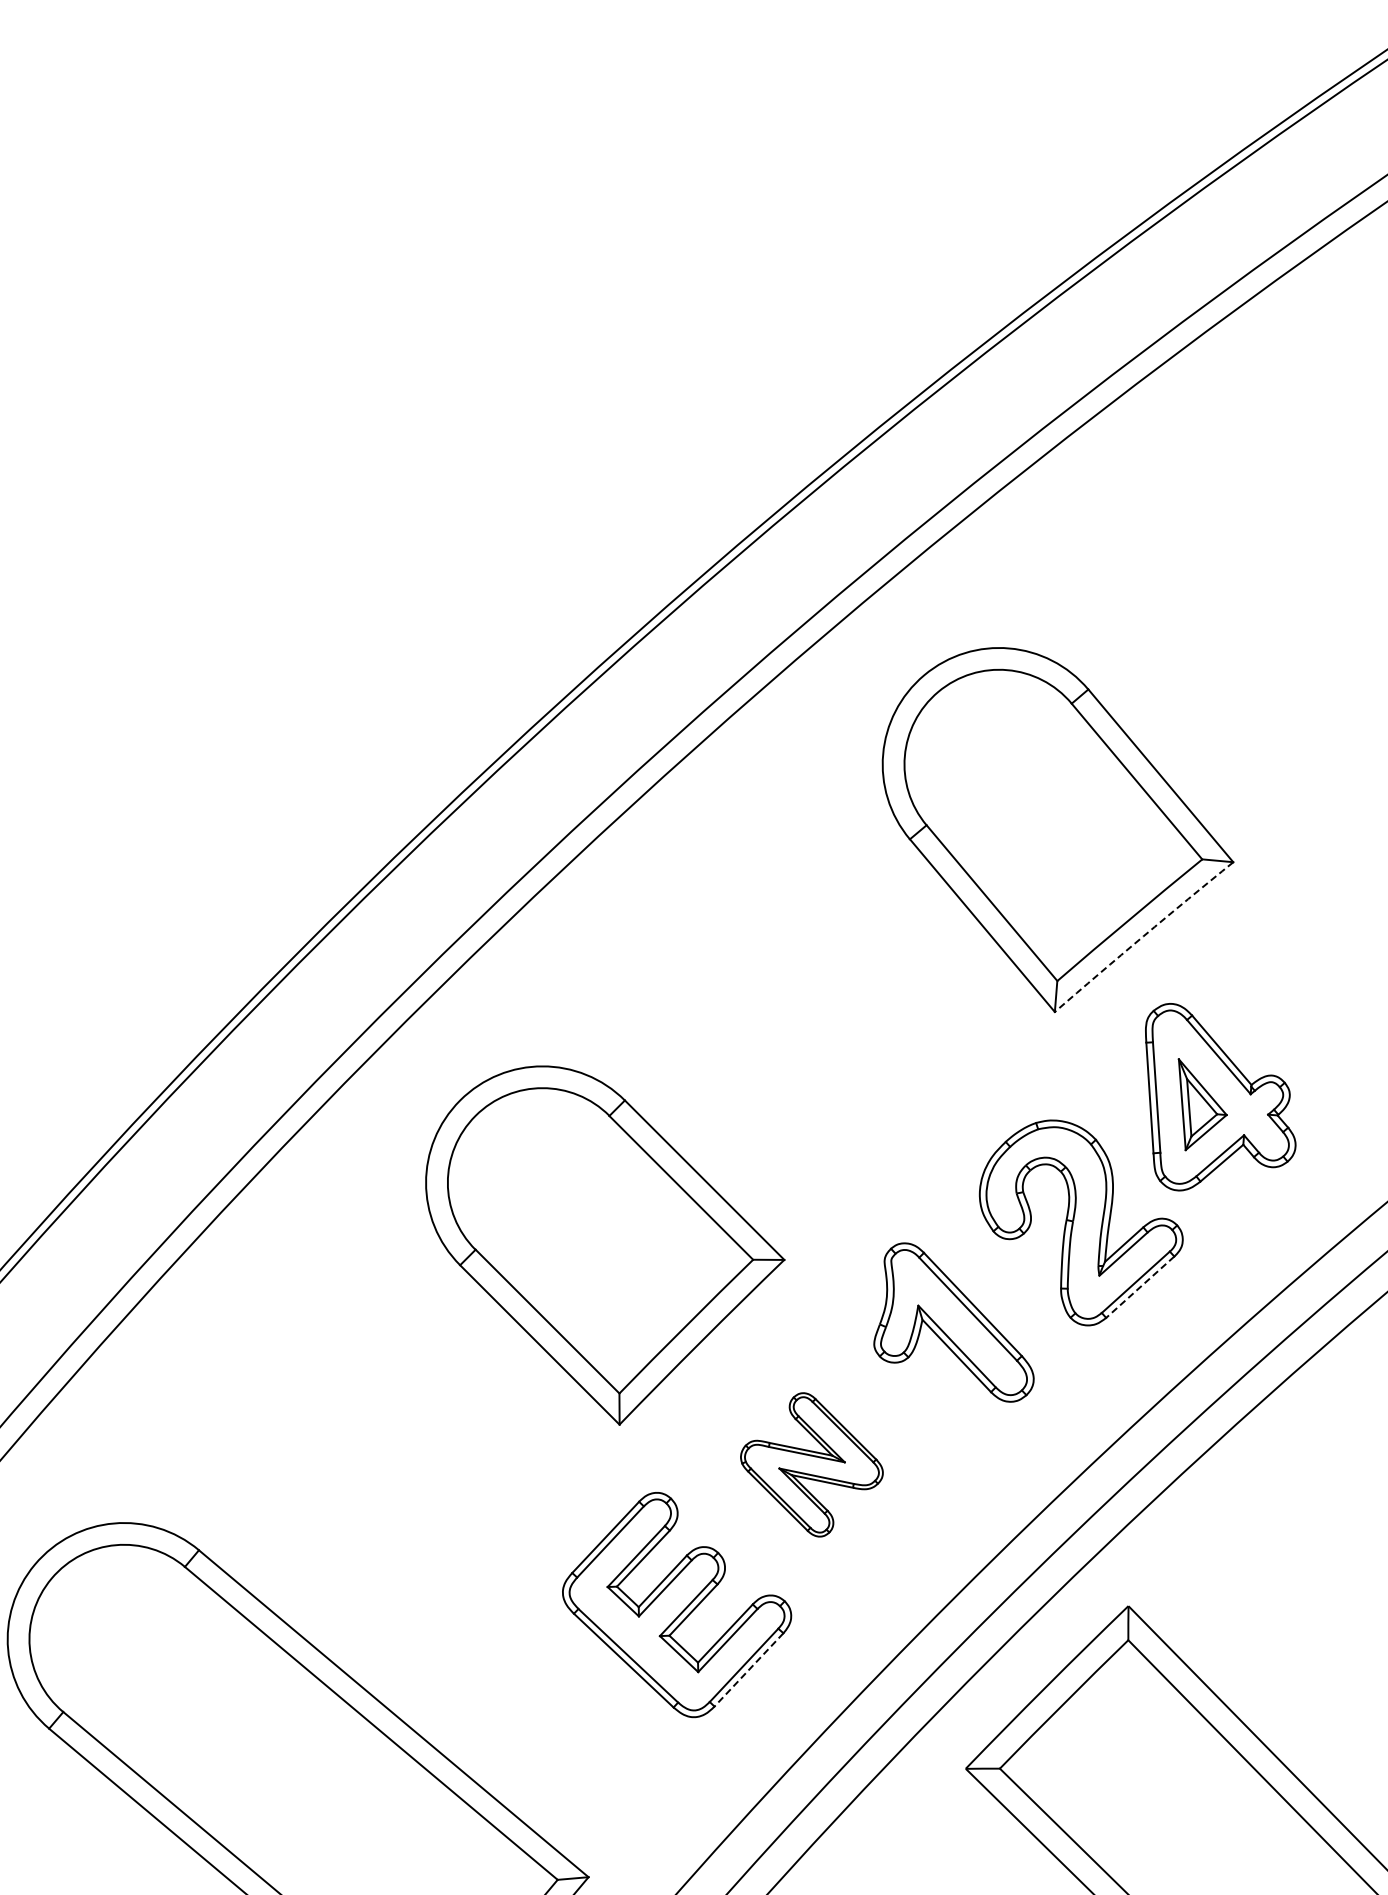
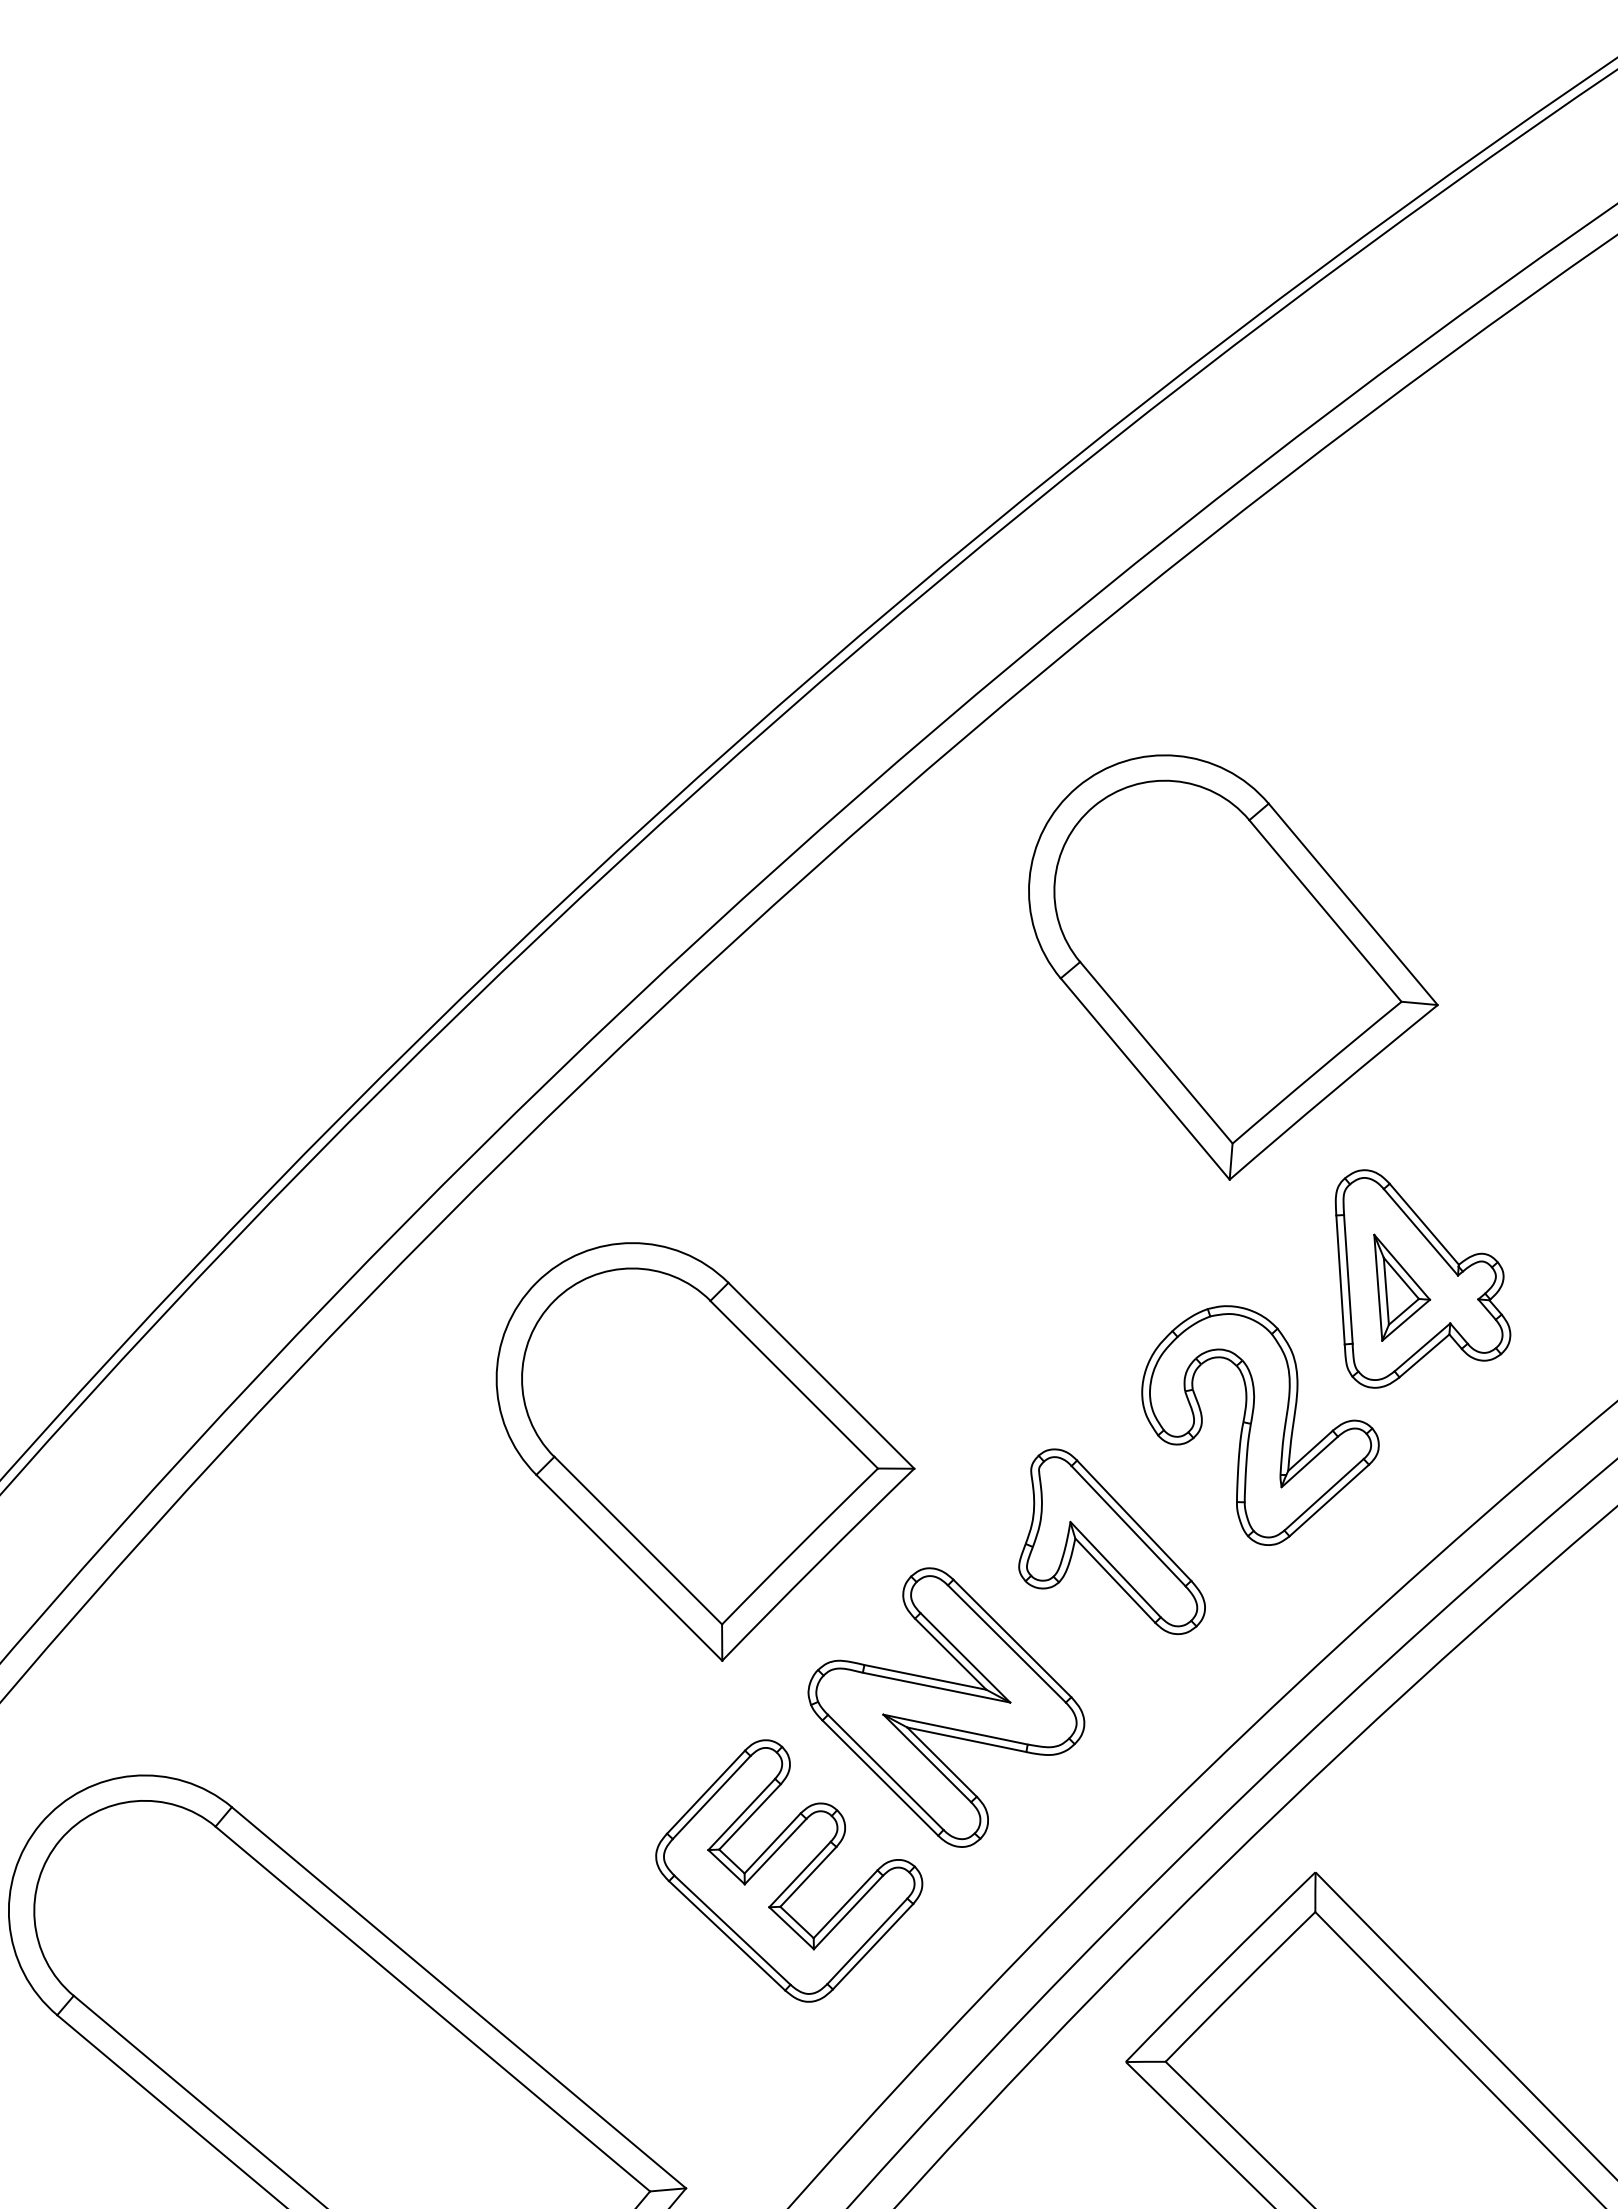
arc: (1143, 936) -> (1333, 1091), dashed -> solid
line: (1140, 1287) -> (1329, 1500), dashed -> solid
part: (811, 1464) -> (945, 1707), size x1.67
line: (748, 1670) -> (872, 1947), dashed -> solid

